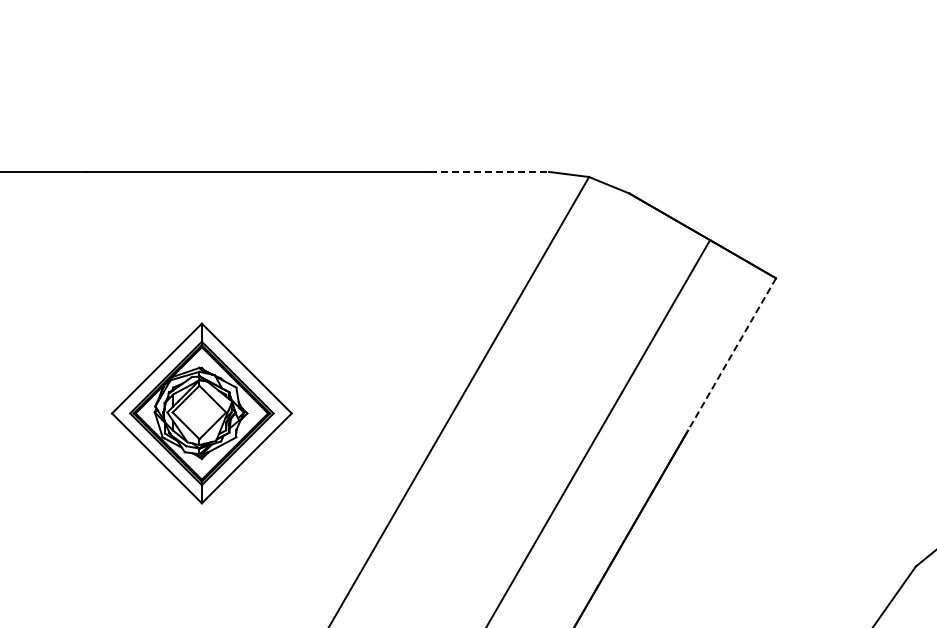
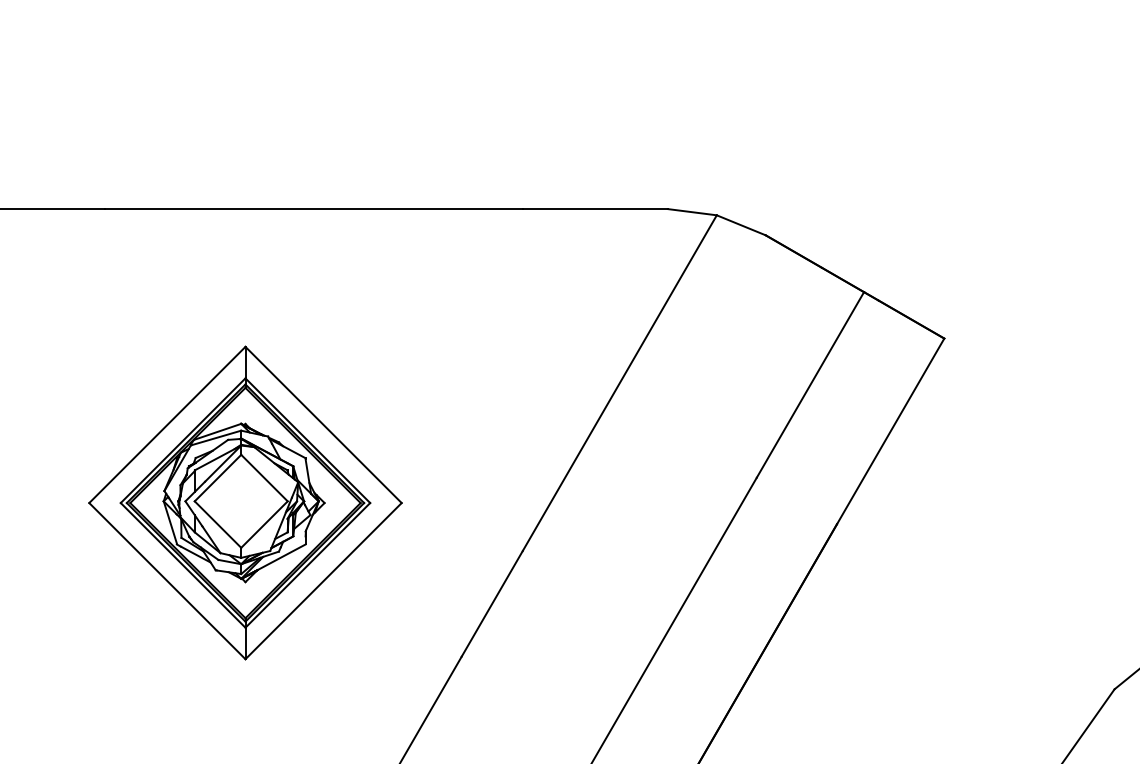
line: (489, 171) -> (595, 208), dashed -> solid
line: (731, 355) -> (890, 432), dashed -> solid
part: (201, 413) -> (245, 503), size x1.43

